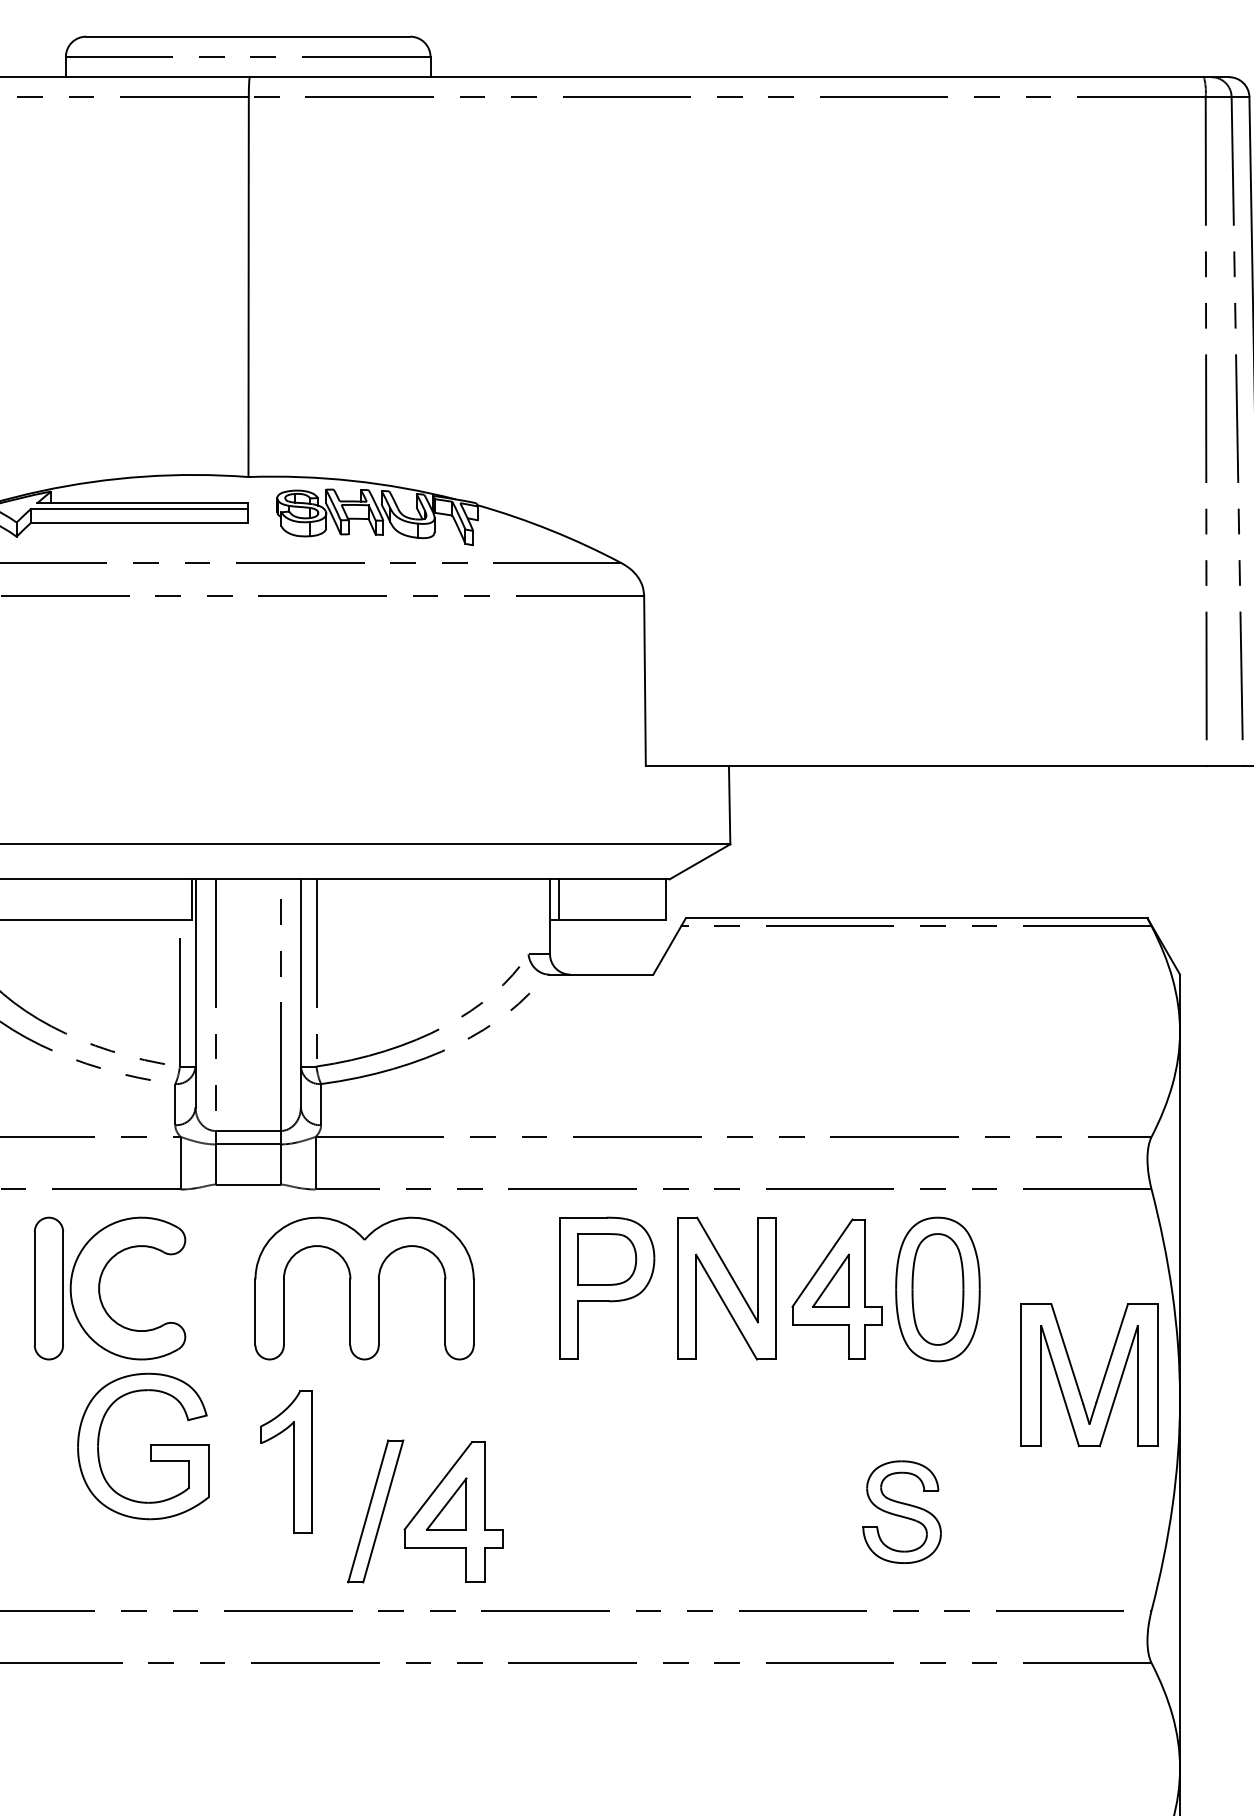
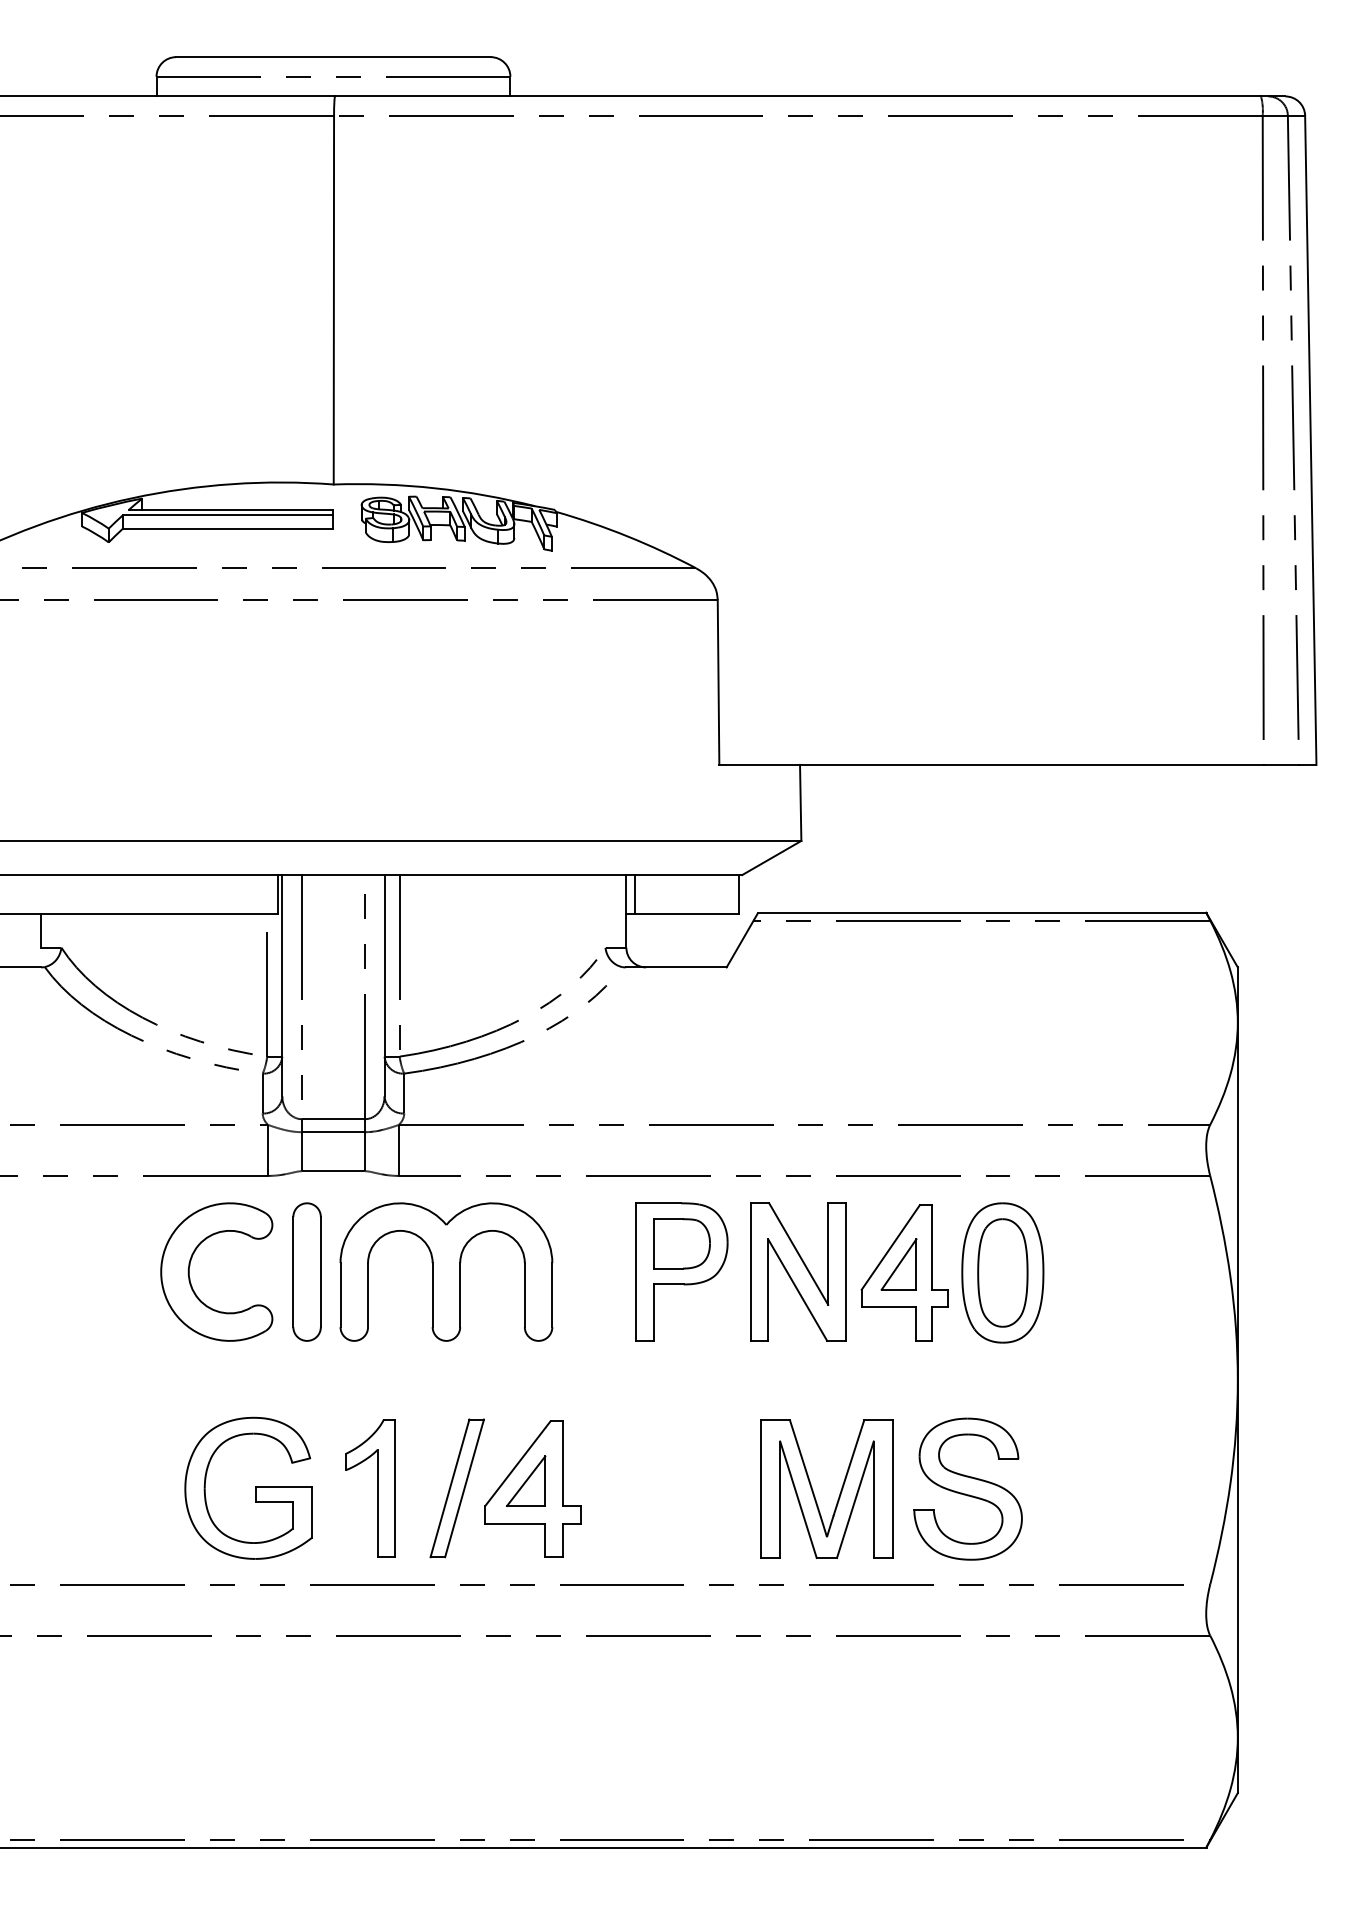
part: (48, 1287) -> (306, 1271), moved
part: (1076, 1379) -> (814, 1493), moved
part: (150, 1445) -> (255, 1487), moved
part: (293, 1462) -> (377, 1488), moved
part: (901, 1511) -> (967, 1488), size x1.43

